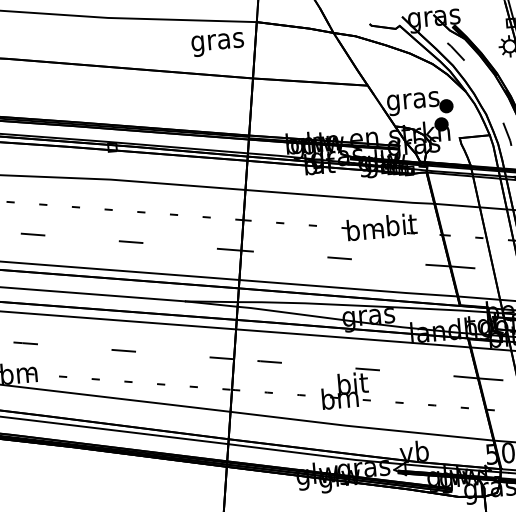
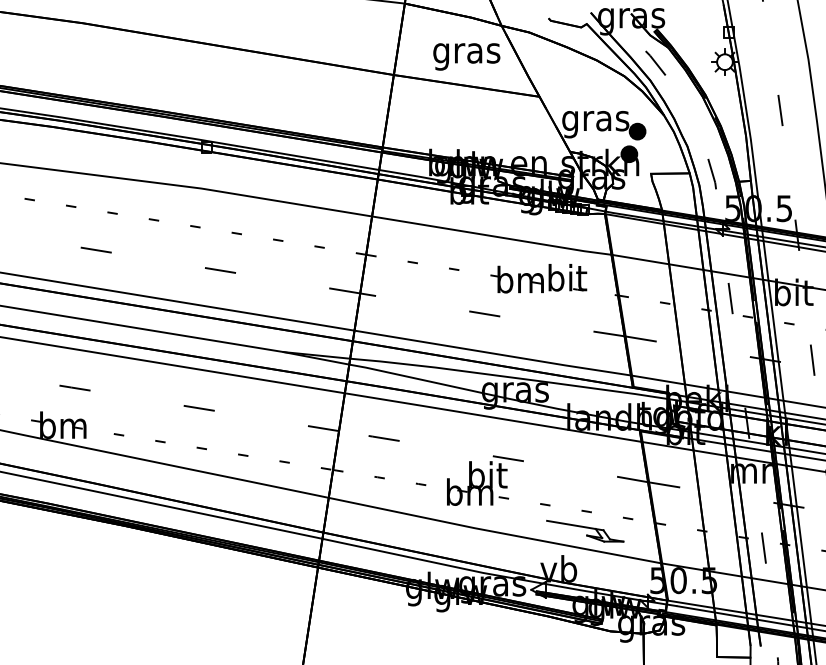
text: (217, 44) -> (466, 56), moved
part: (432, 420) -> (585, 530), added

